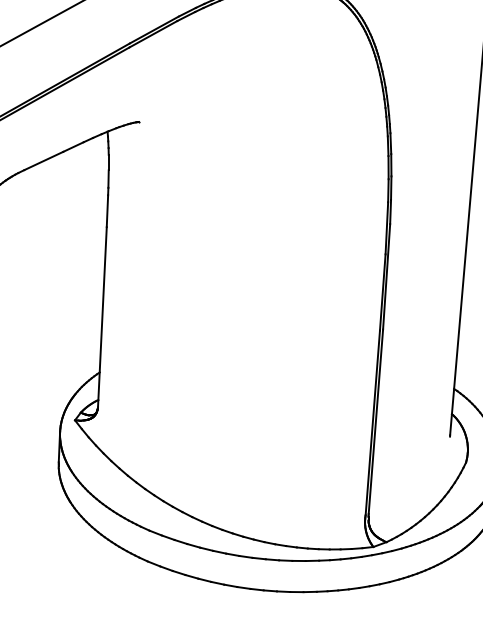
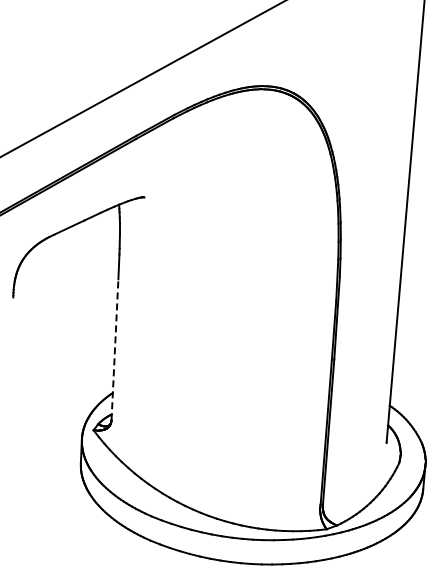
line: (101, 316) -> (114, 349), solid -> dashed

